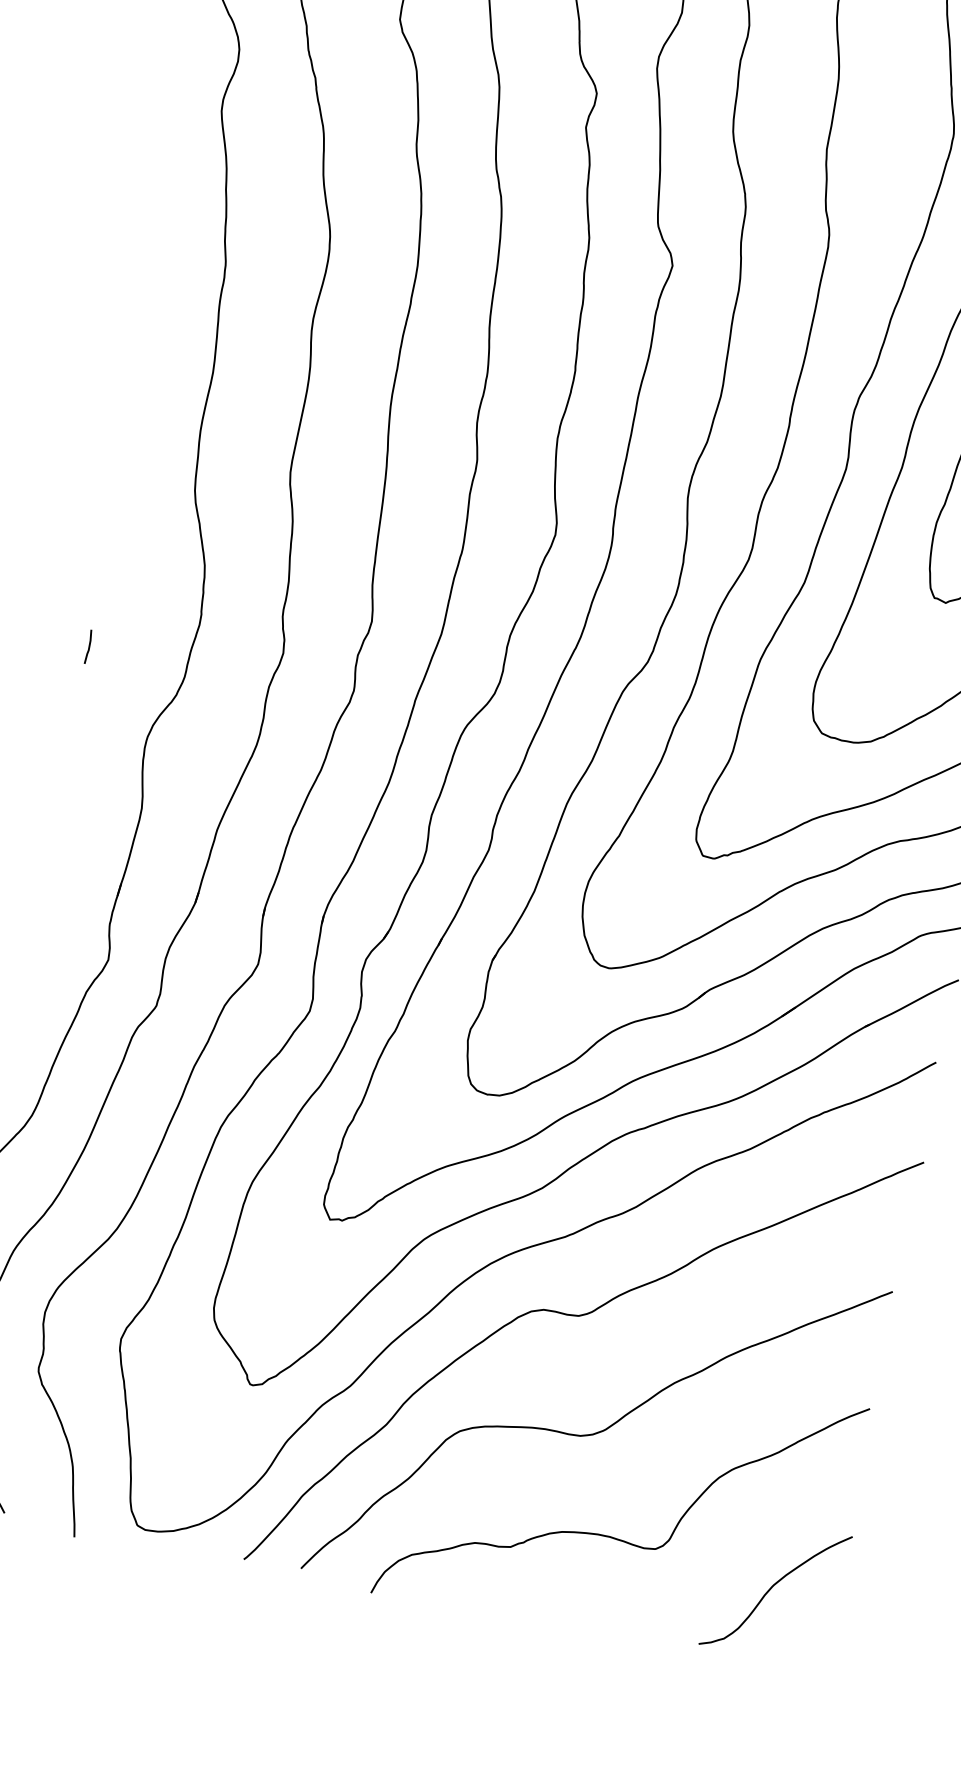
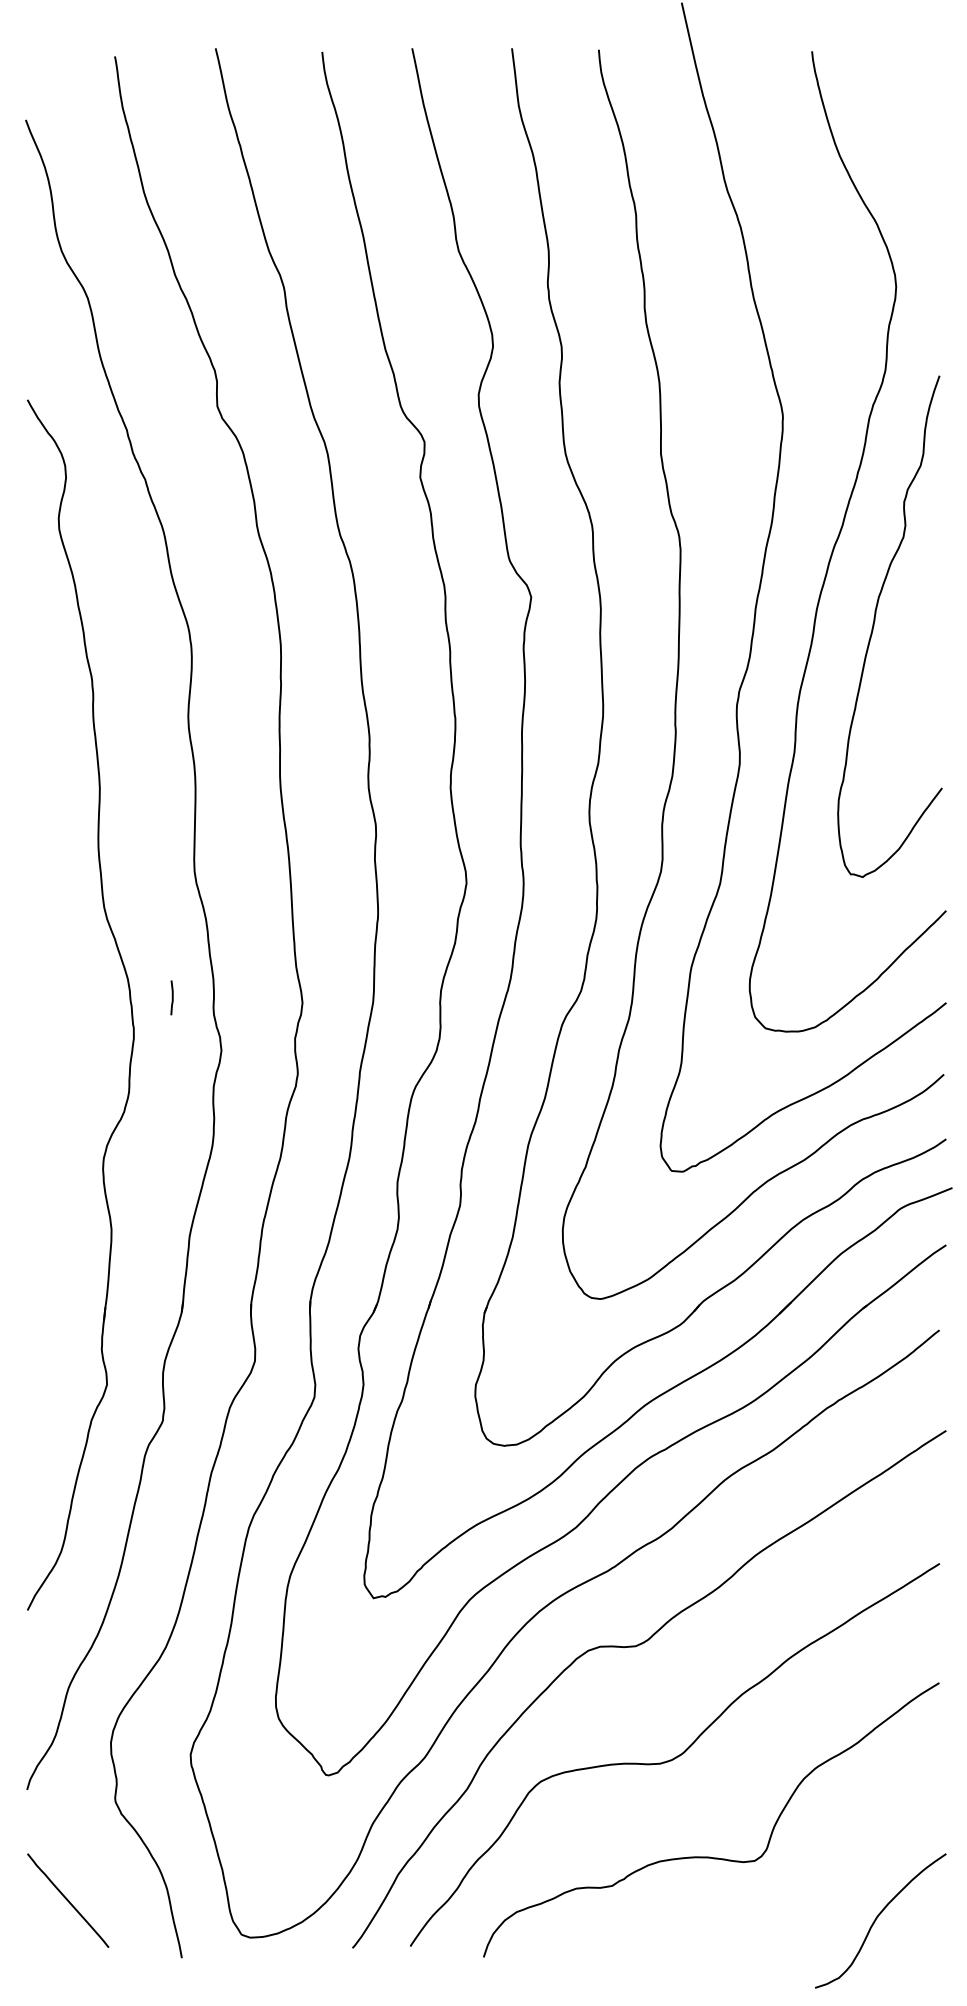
line: (88, 646) -> (171, 997), moved
curve: (774, 1586) -> (878, 1917), moved

